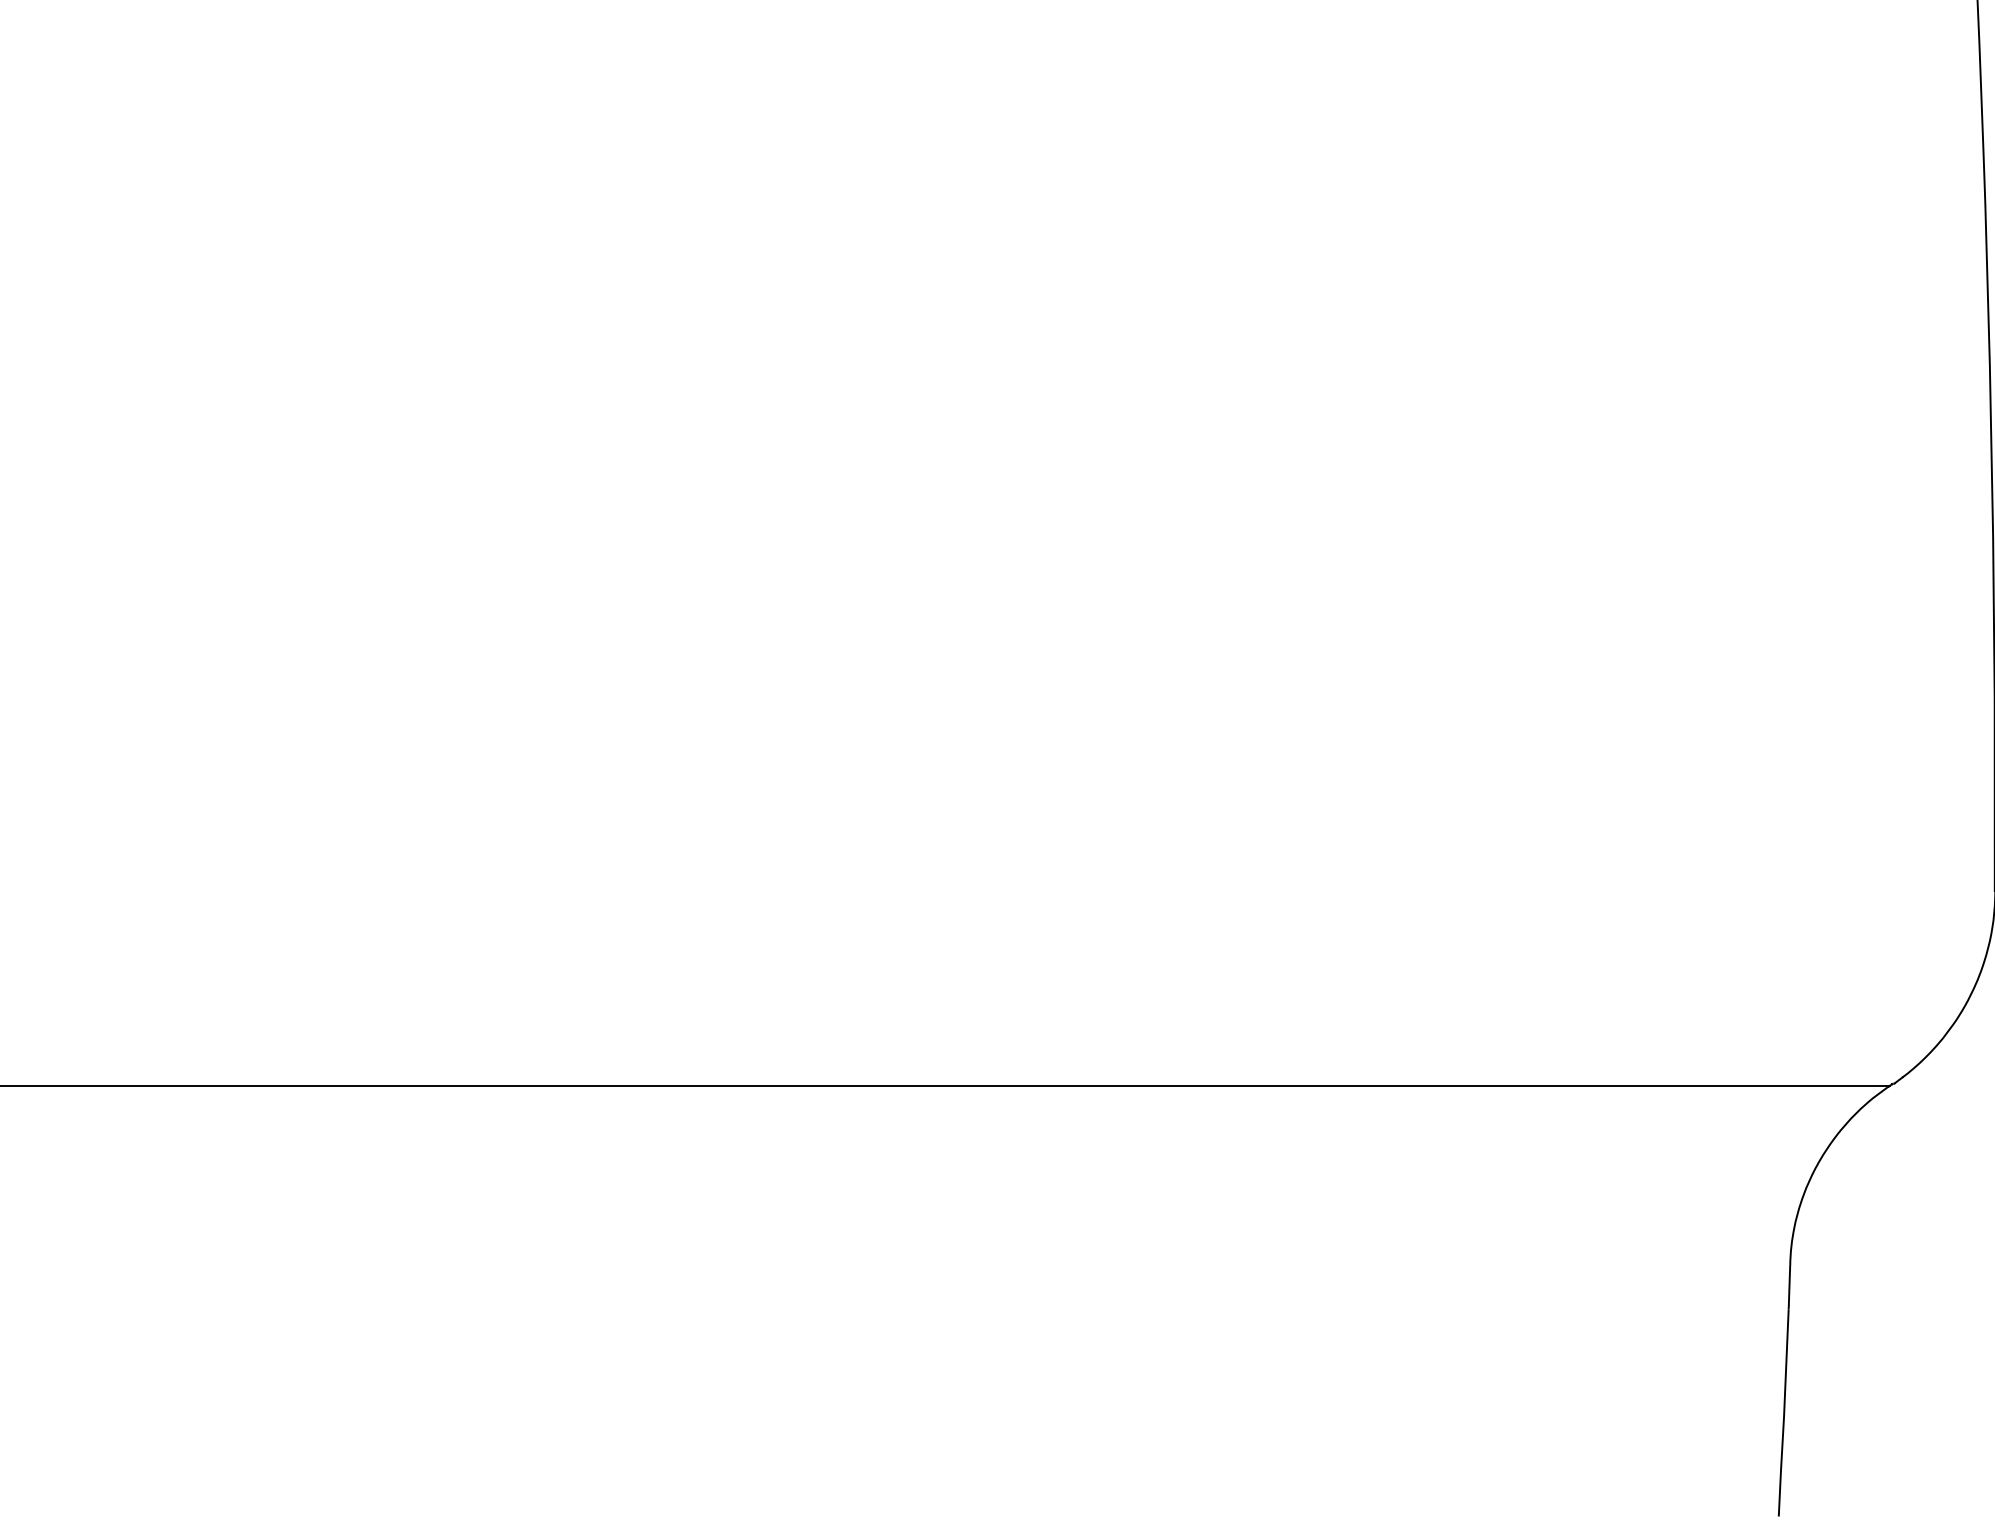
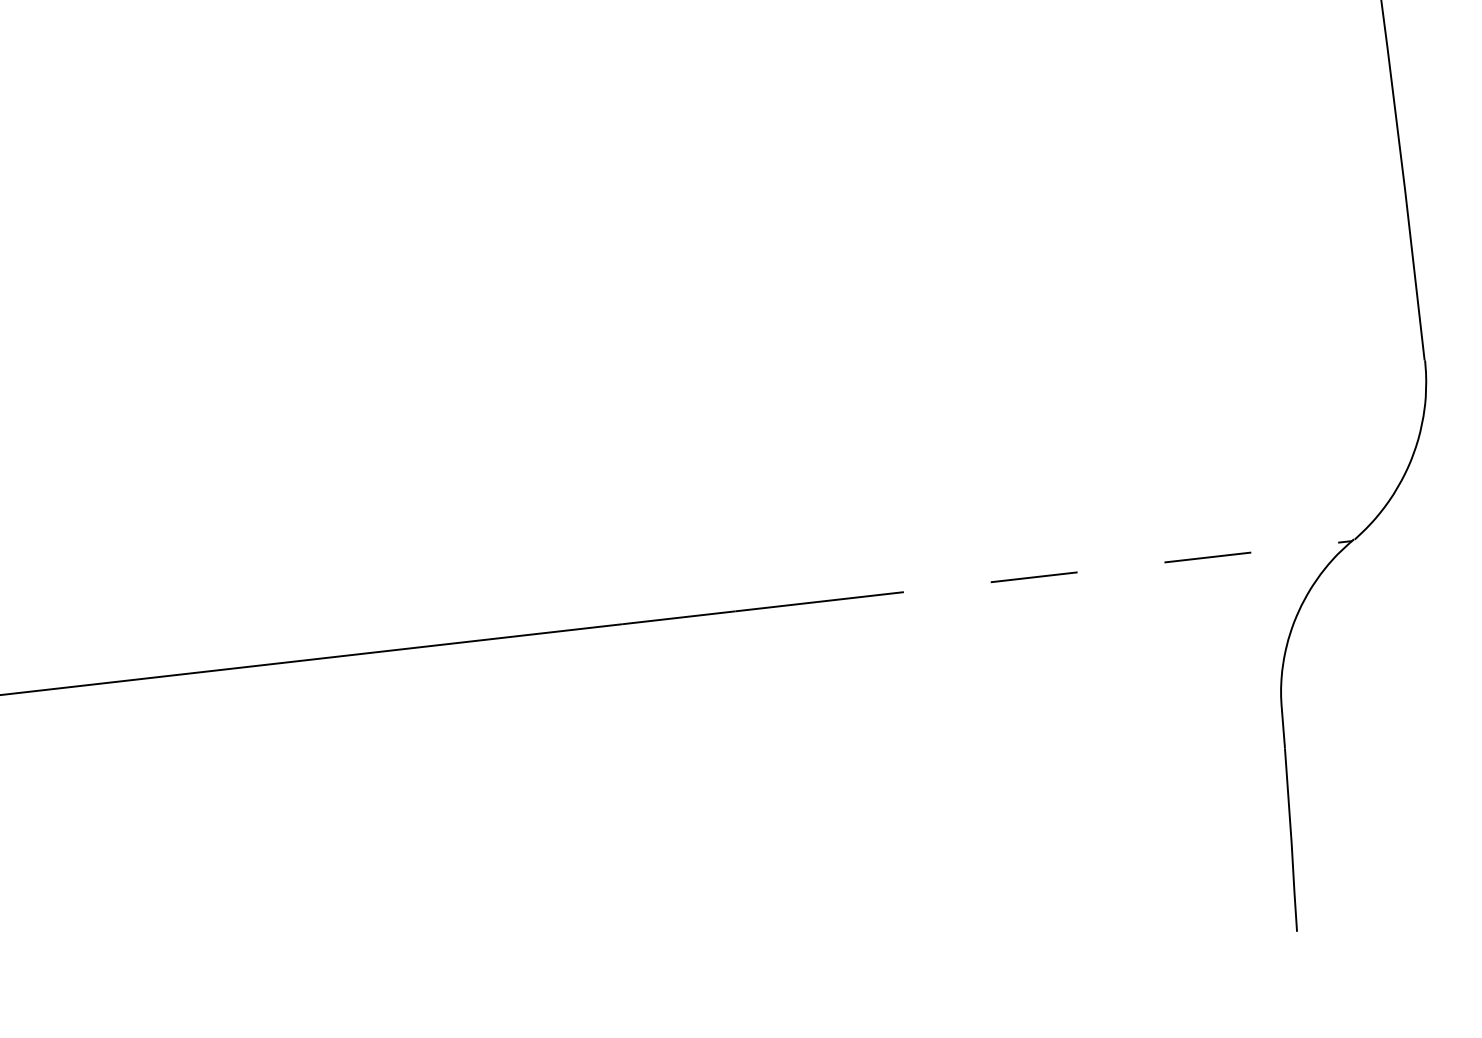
line: (1586, 1085) -> (1084, 571), solid -> dashed

